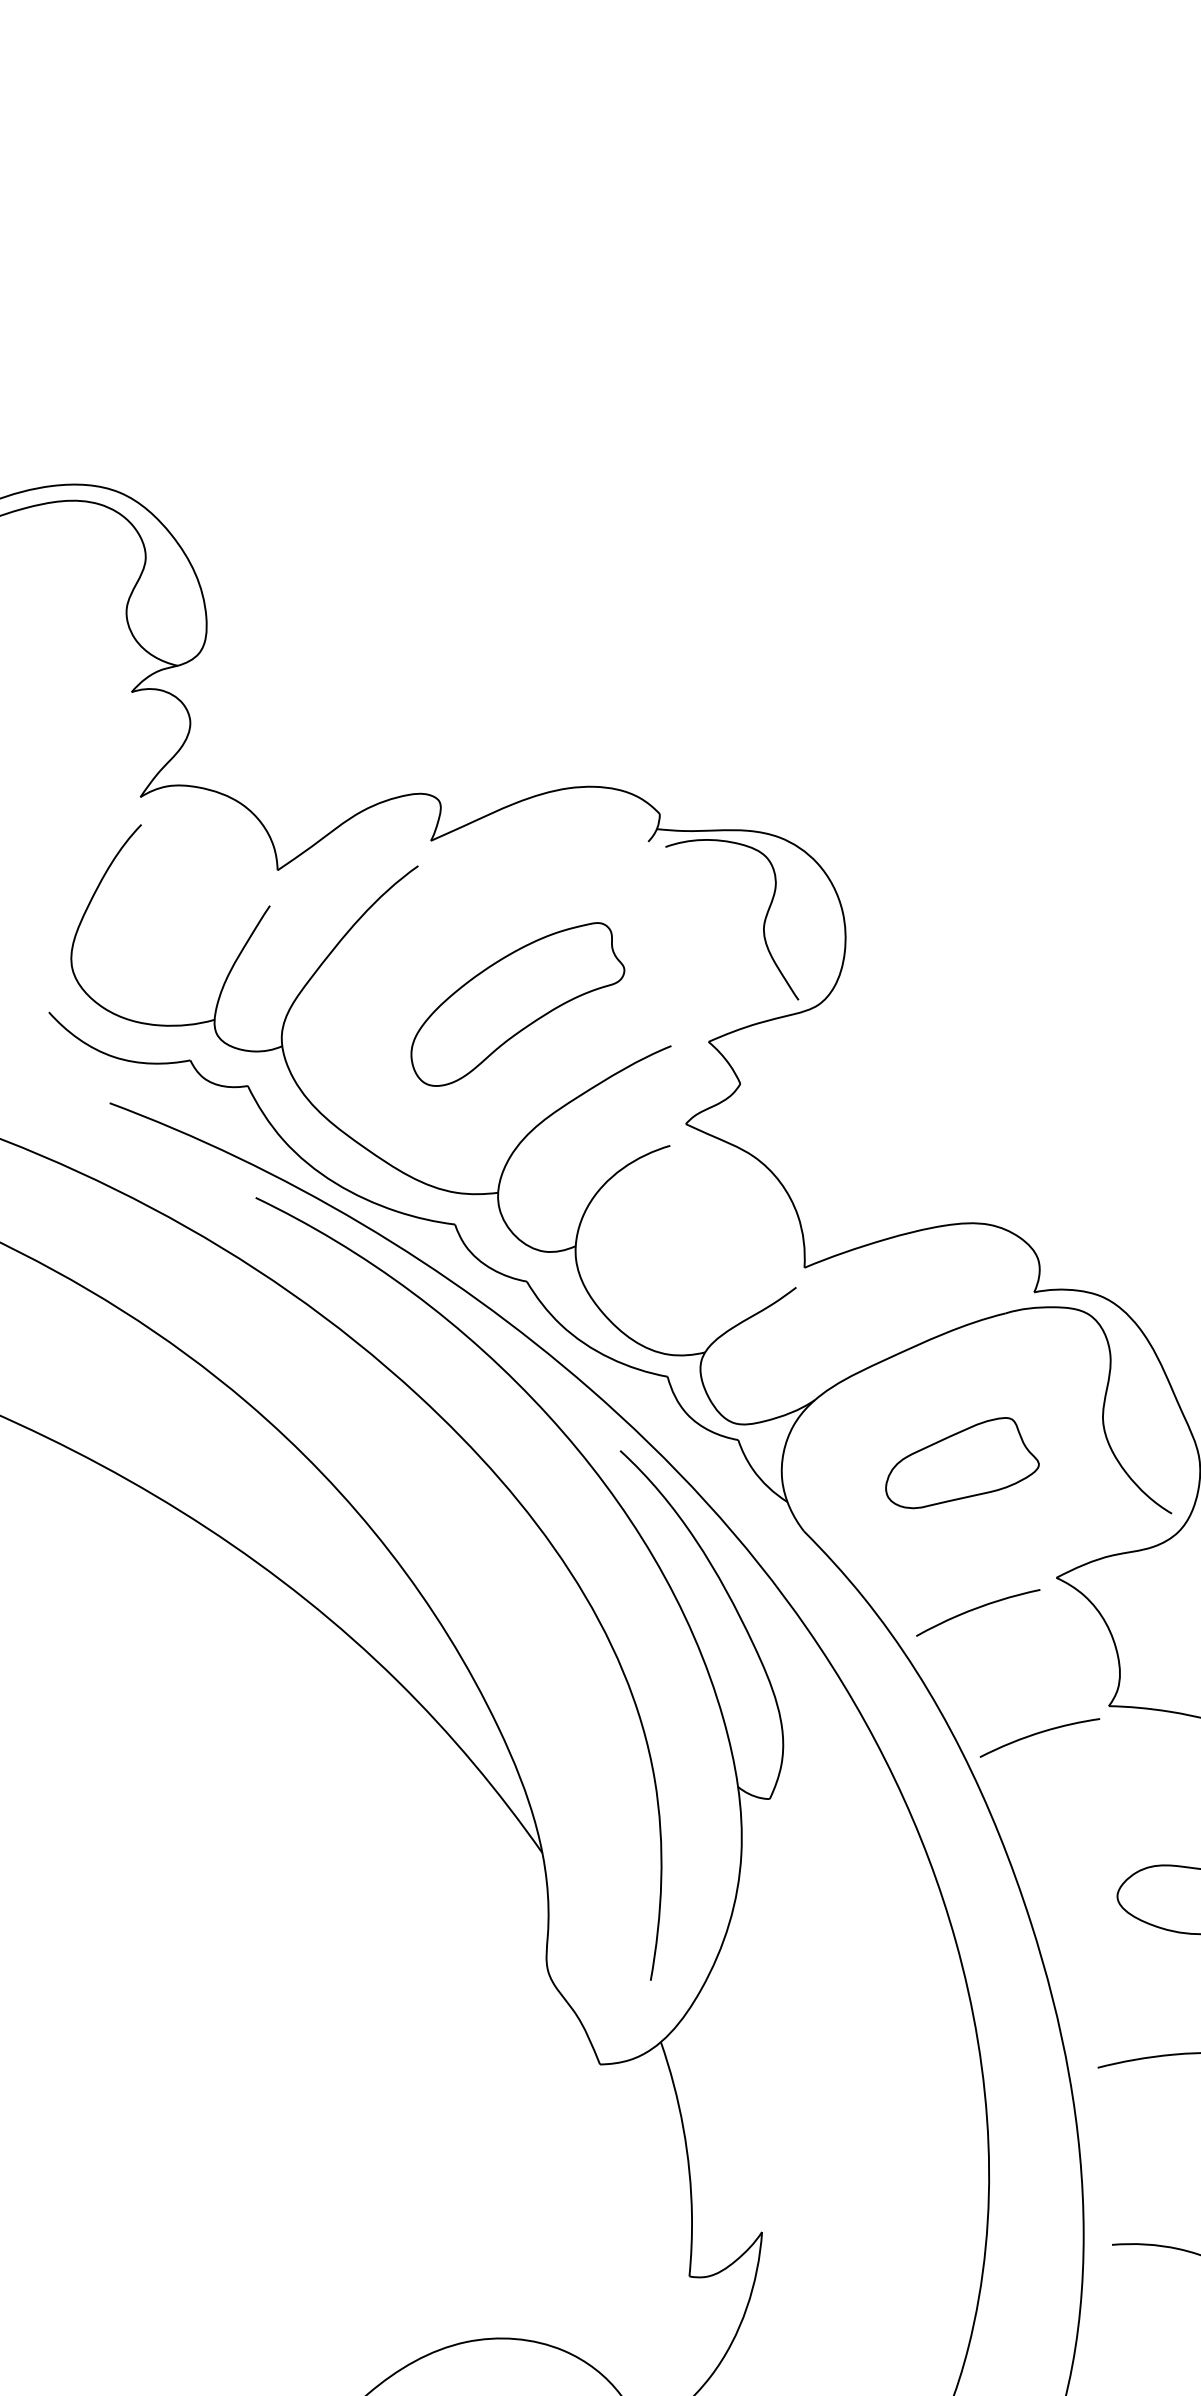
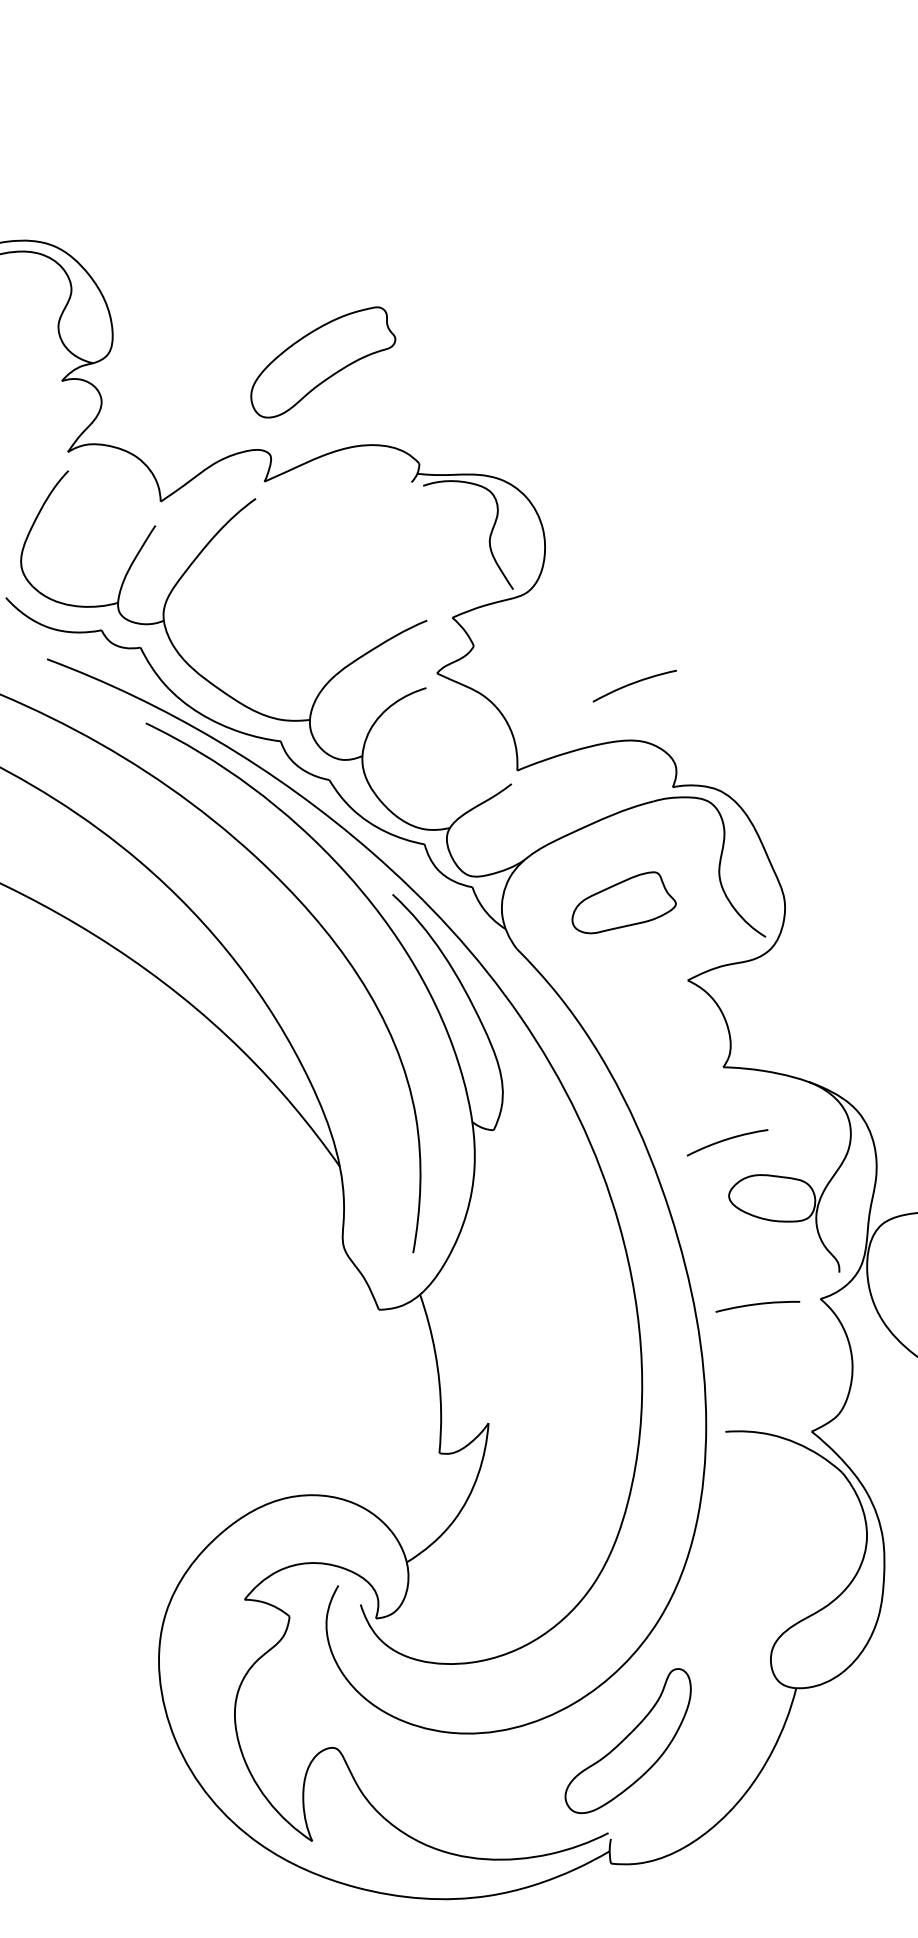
part: (518, 1004) -> (323, 362), moved
curve: (976, 1610) -> (633, 684), moved
curve: (1039, 1734) -> (727, 1140), moved

